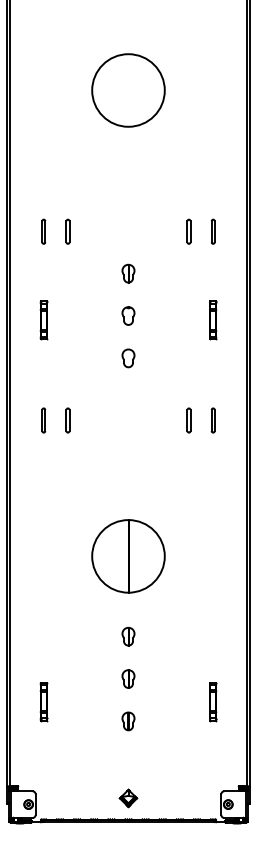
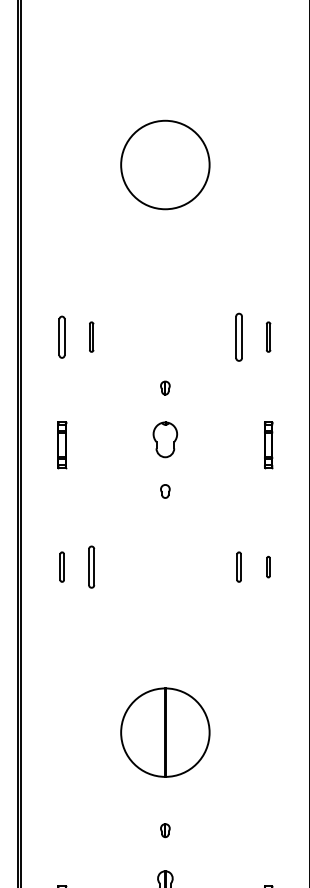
part: (43, 231) -> (61, 336), size x1.4
part: (188, 231) -> (238, 336), size x1.6
part: (128, 273) -> (165, 387), size x0.6
part: (128, 315) -> (165, 439), size x1.6
part: (128, 358) -> (165, 491), size x0.6
part: (67, 420) -> (91, 567), size x1.4
part: (212, 420) -> (267, 567), size x0.7
part: (128, 636) -> (165, 830), size x0.6

